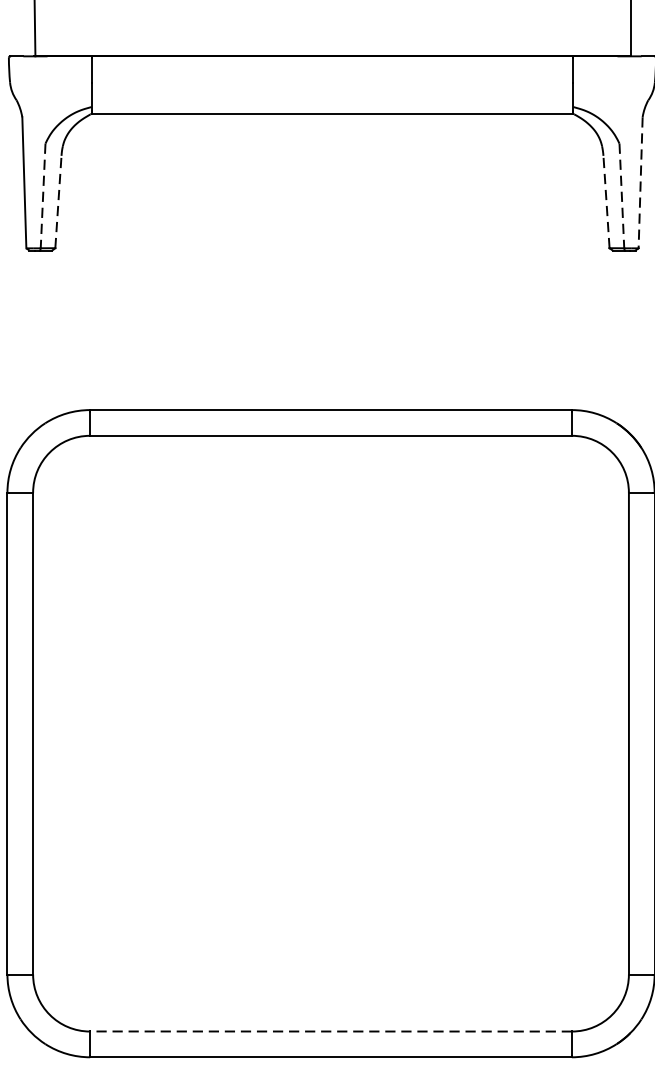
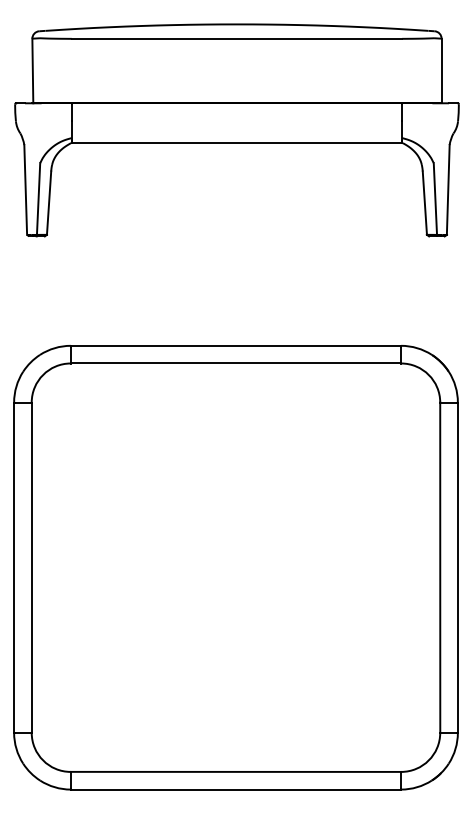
line: (640, 183) -> (448, 190), dashed -> solid
line: (42, 196) -> (38, 199), dashed -> solid
line: (622, 196) -> (435, 199), dashed -> solid
line: (59, 202) -> (49, 203), dashed -> solid
line: (605, 202) -> (424, 203), dashed -> solid
line: (330, 1030) -> (235, 771), dashed -> solid

